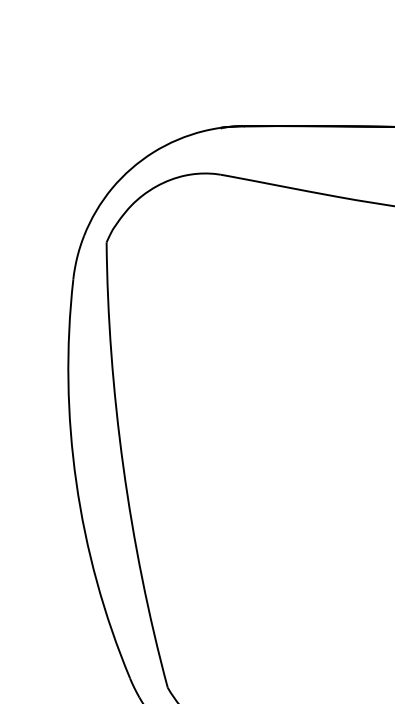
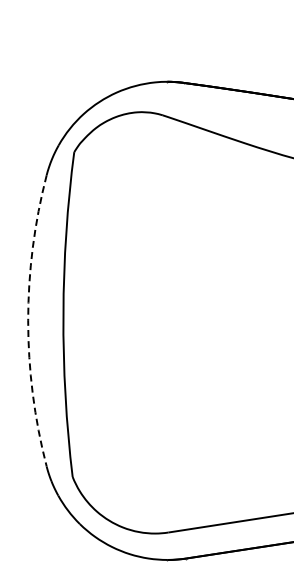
arc: (76, 481) -> (28, 320), solid -> dashed

